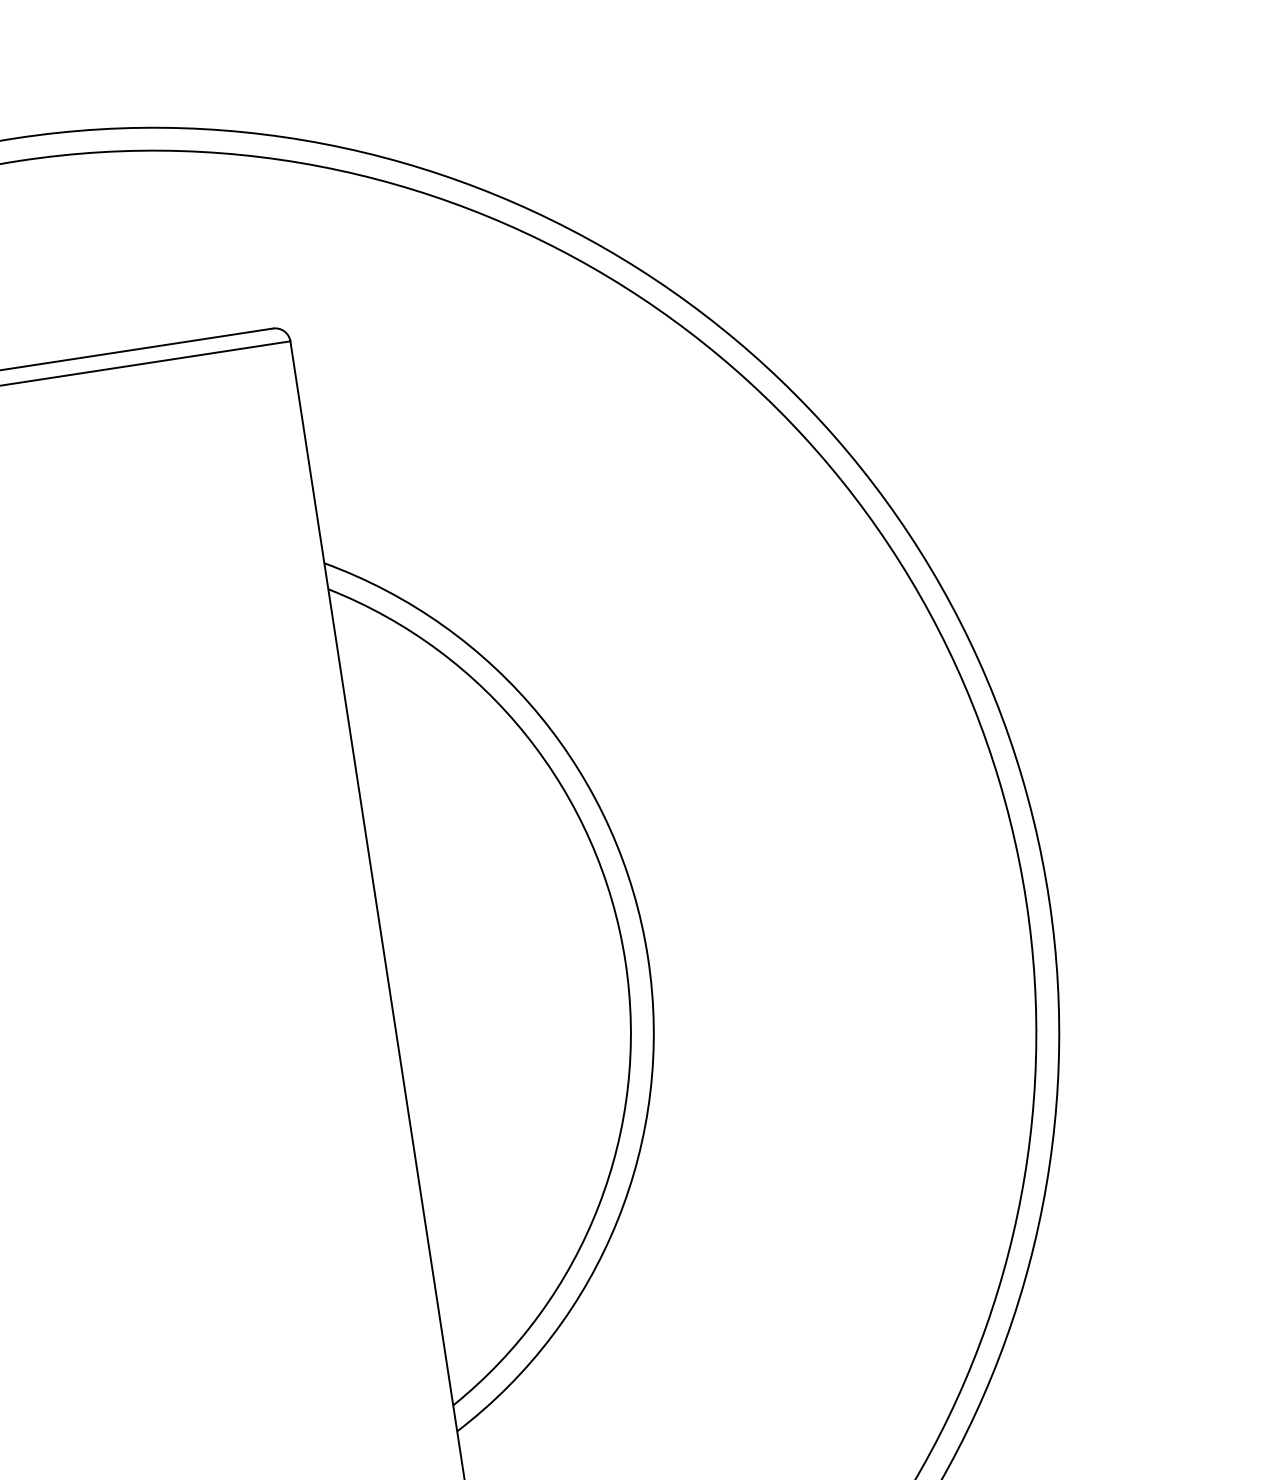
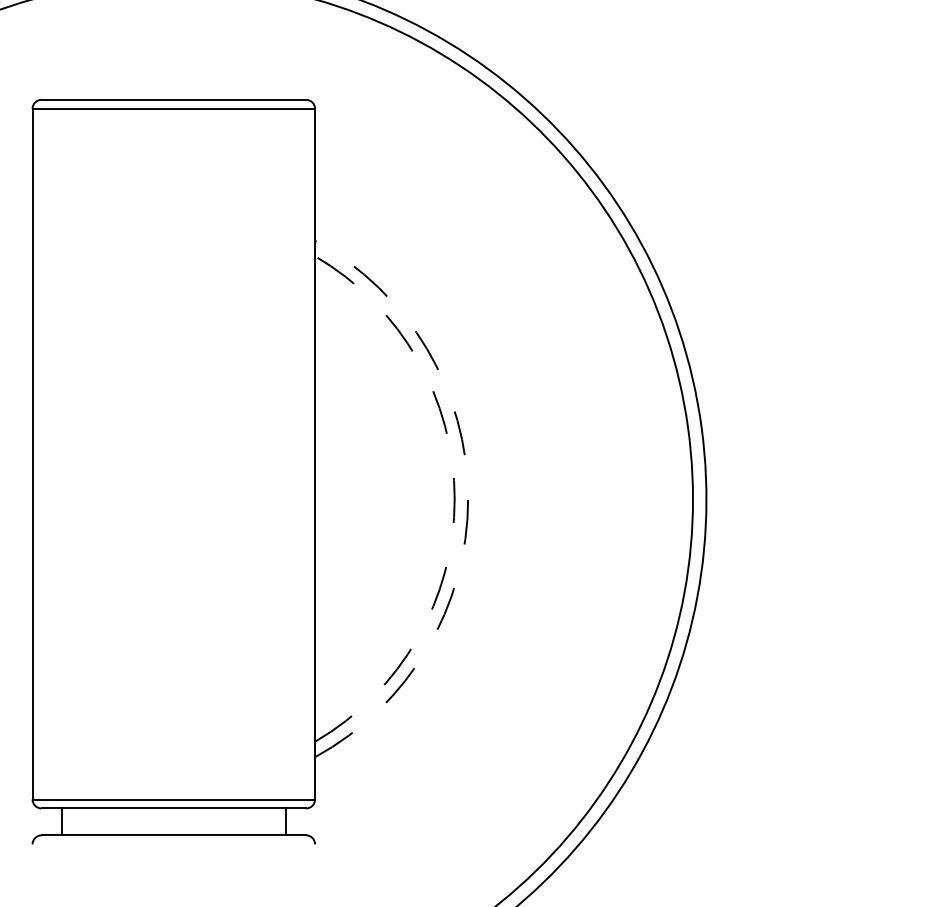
arc: (648, 958) -> (468, 499), solid -> dashed
arc: (625, 962) -> (454, 499), solid -> dashed

